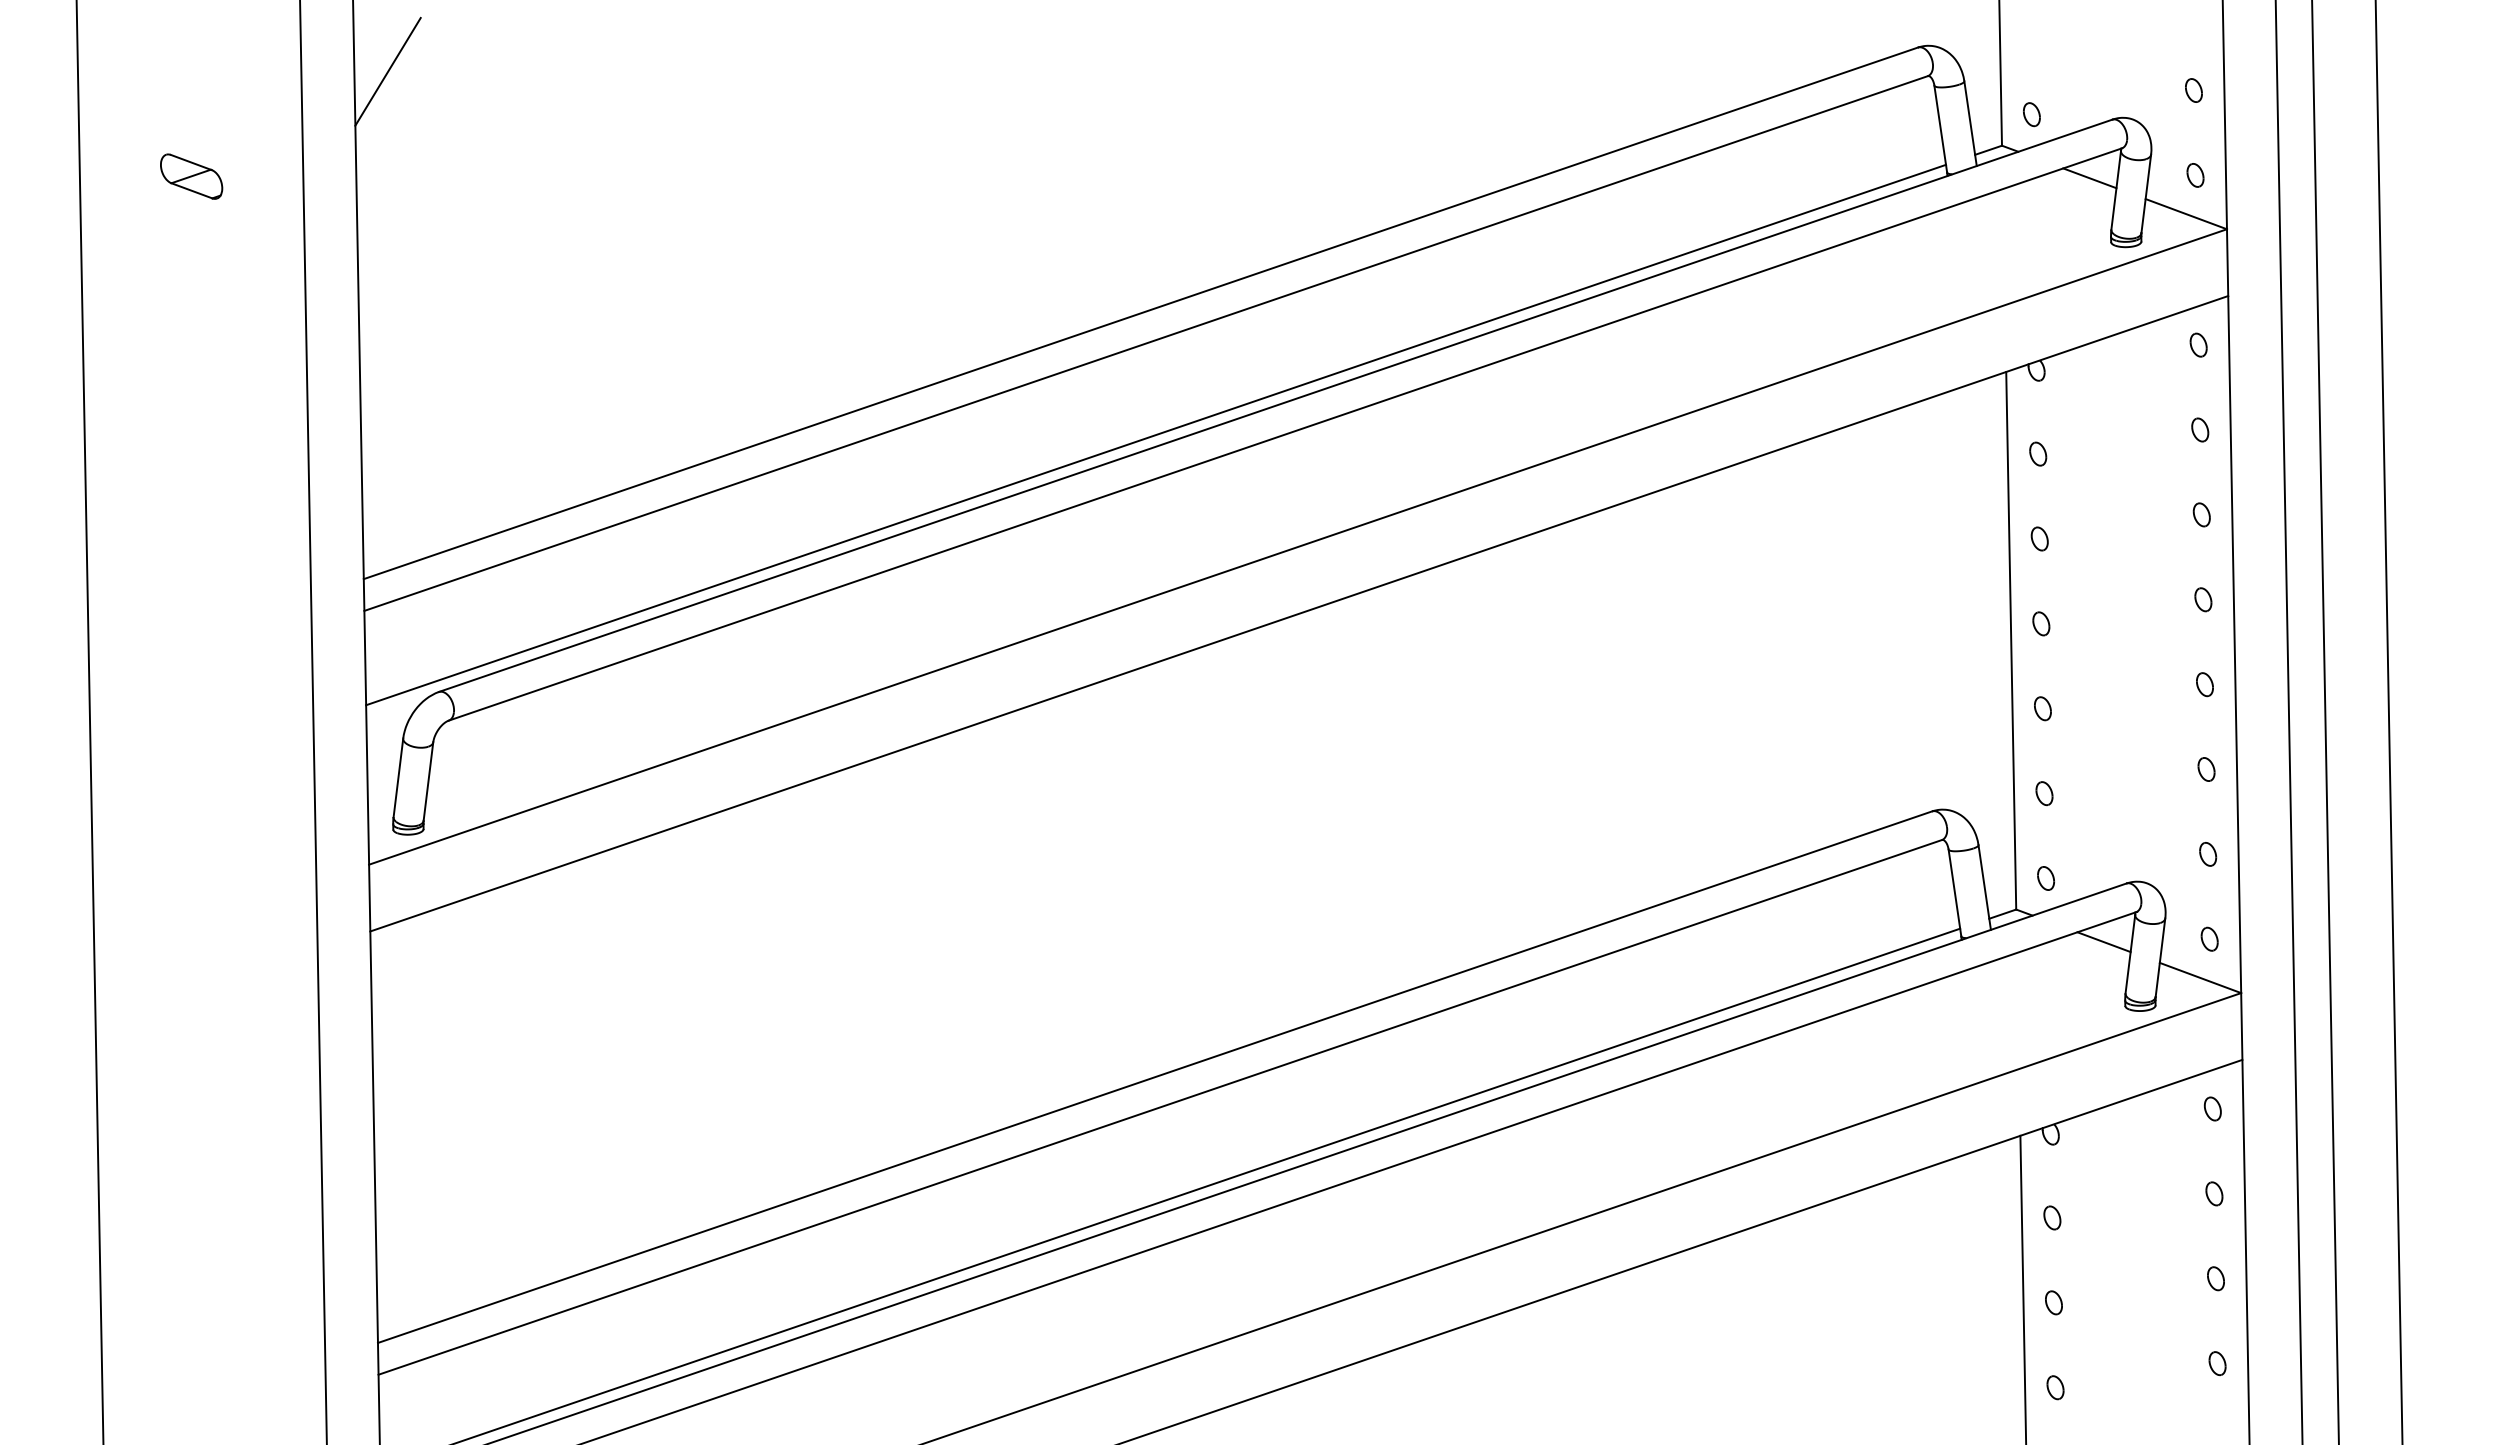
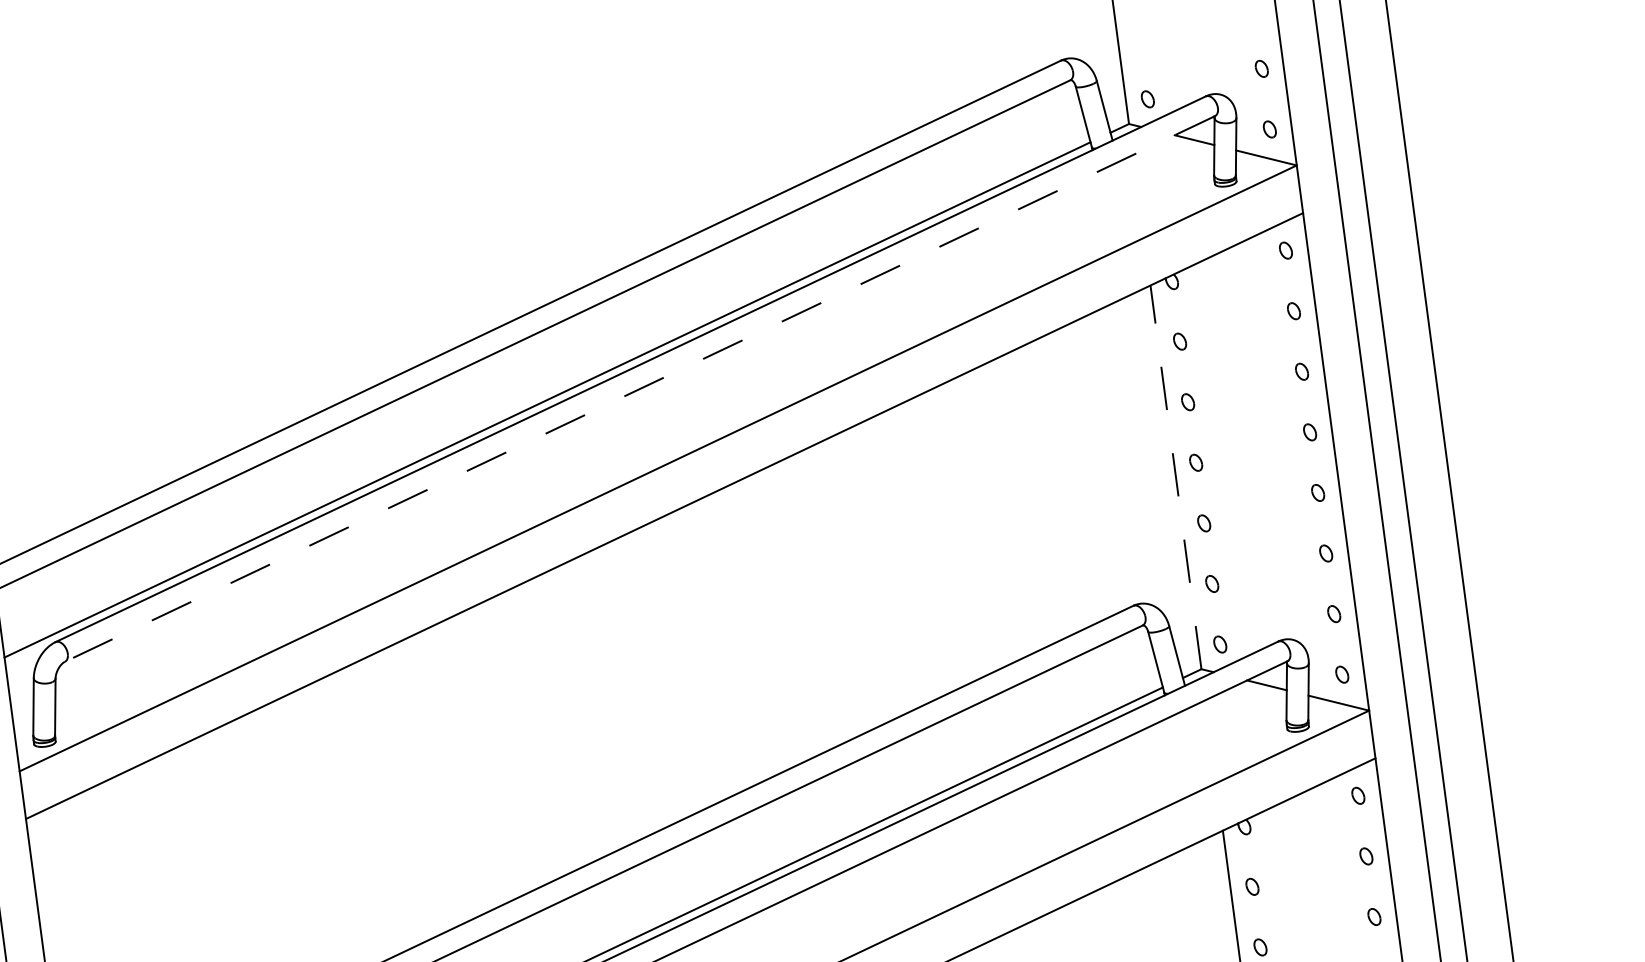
line: (1284, 434) -> (639, 389), solid -> dashed
line: (2011, 640) -> (1176, 477), solid -> dashed

